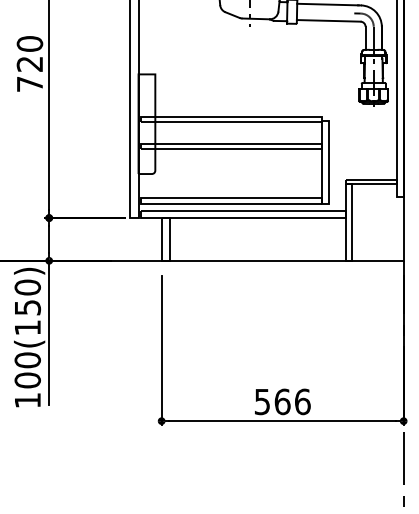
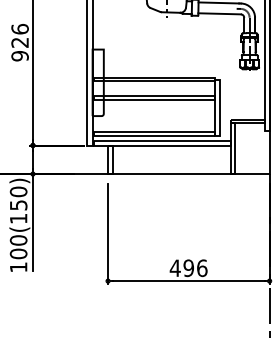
text: (29, 63) -> (19, 42), 720 -> 926
text: (271, 402) -> (181, 268), 566 -> 496

